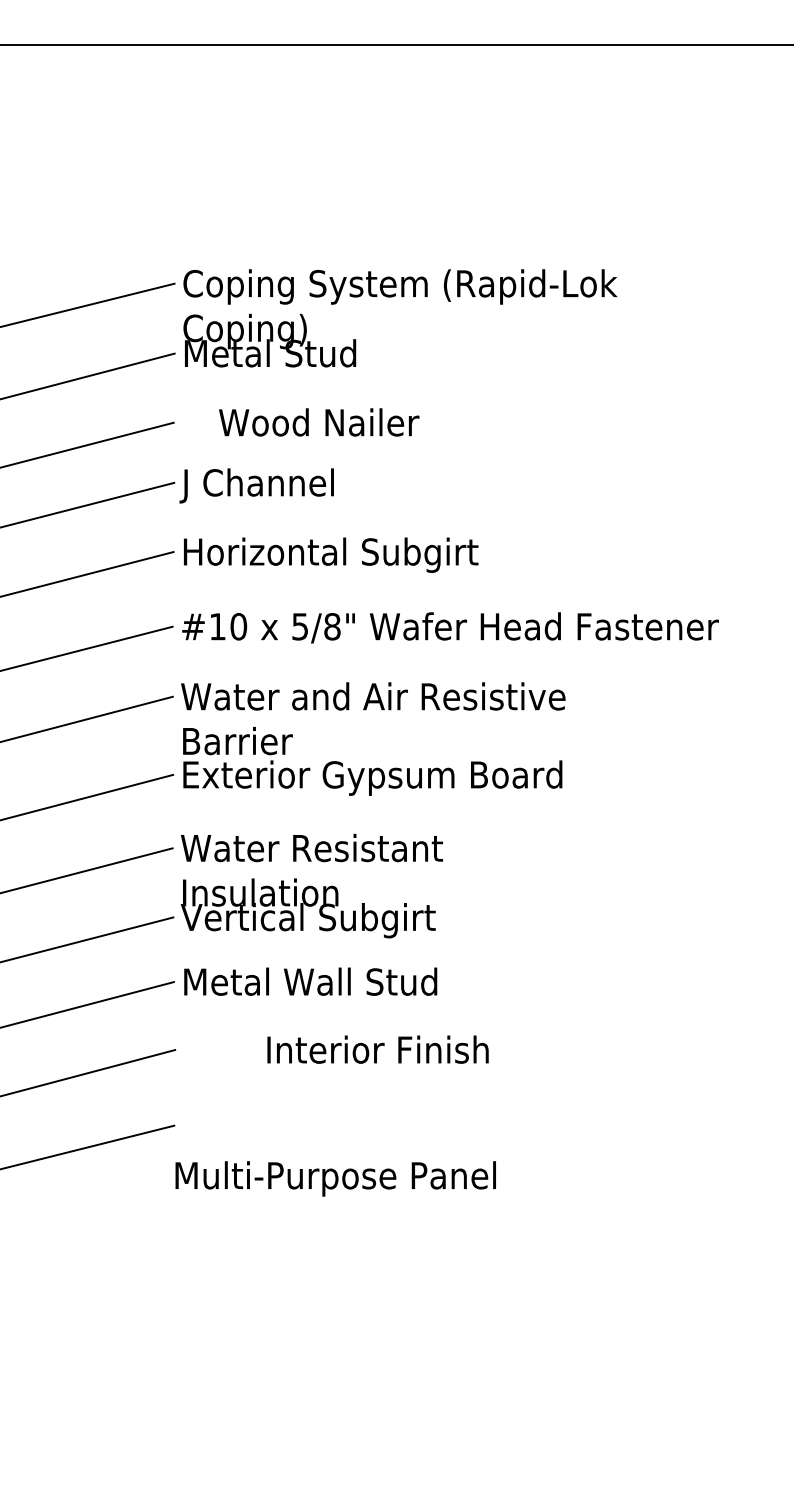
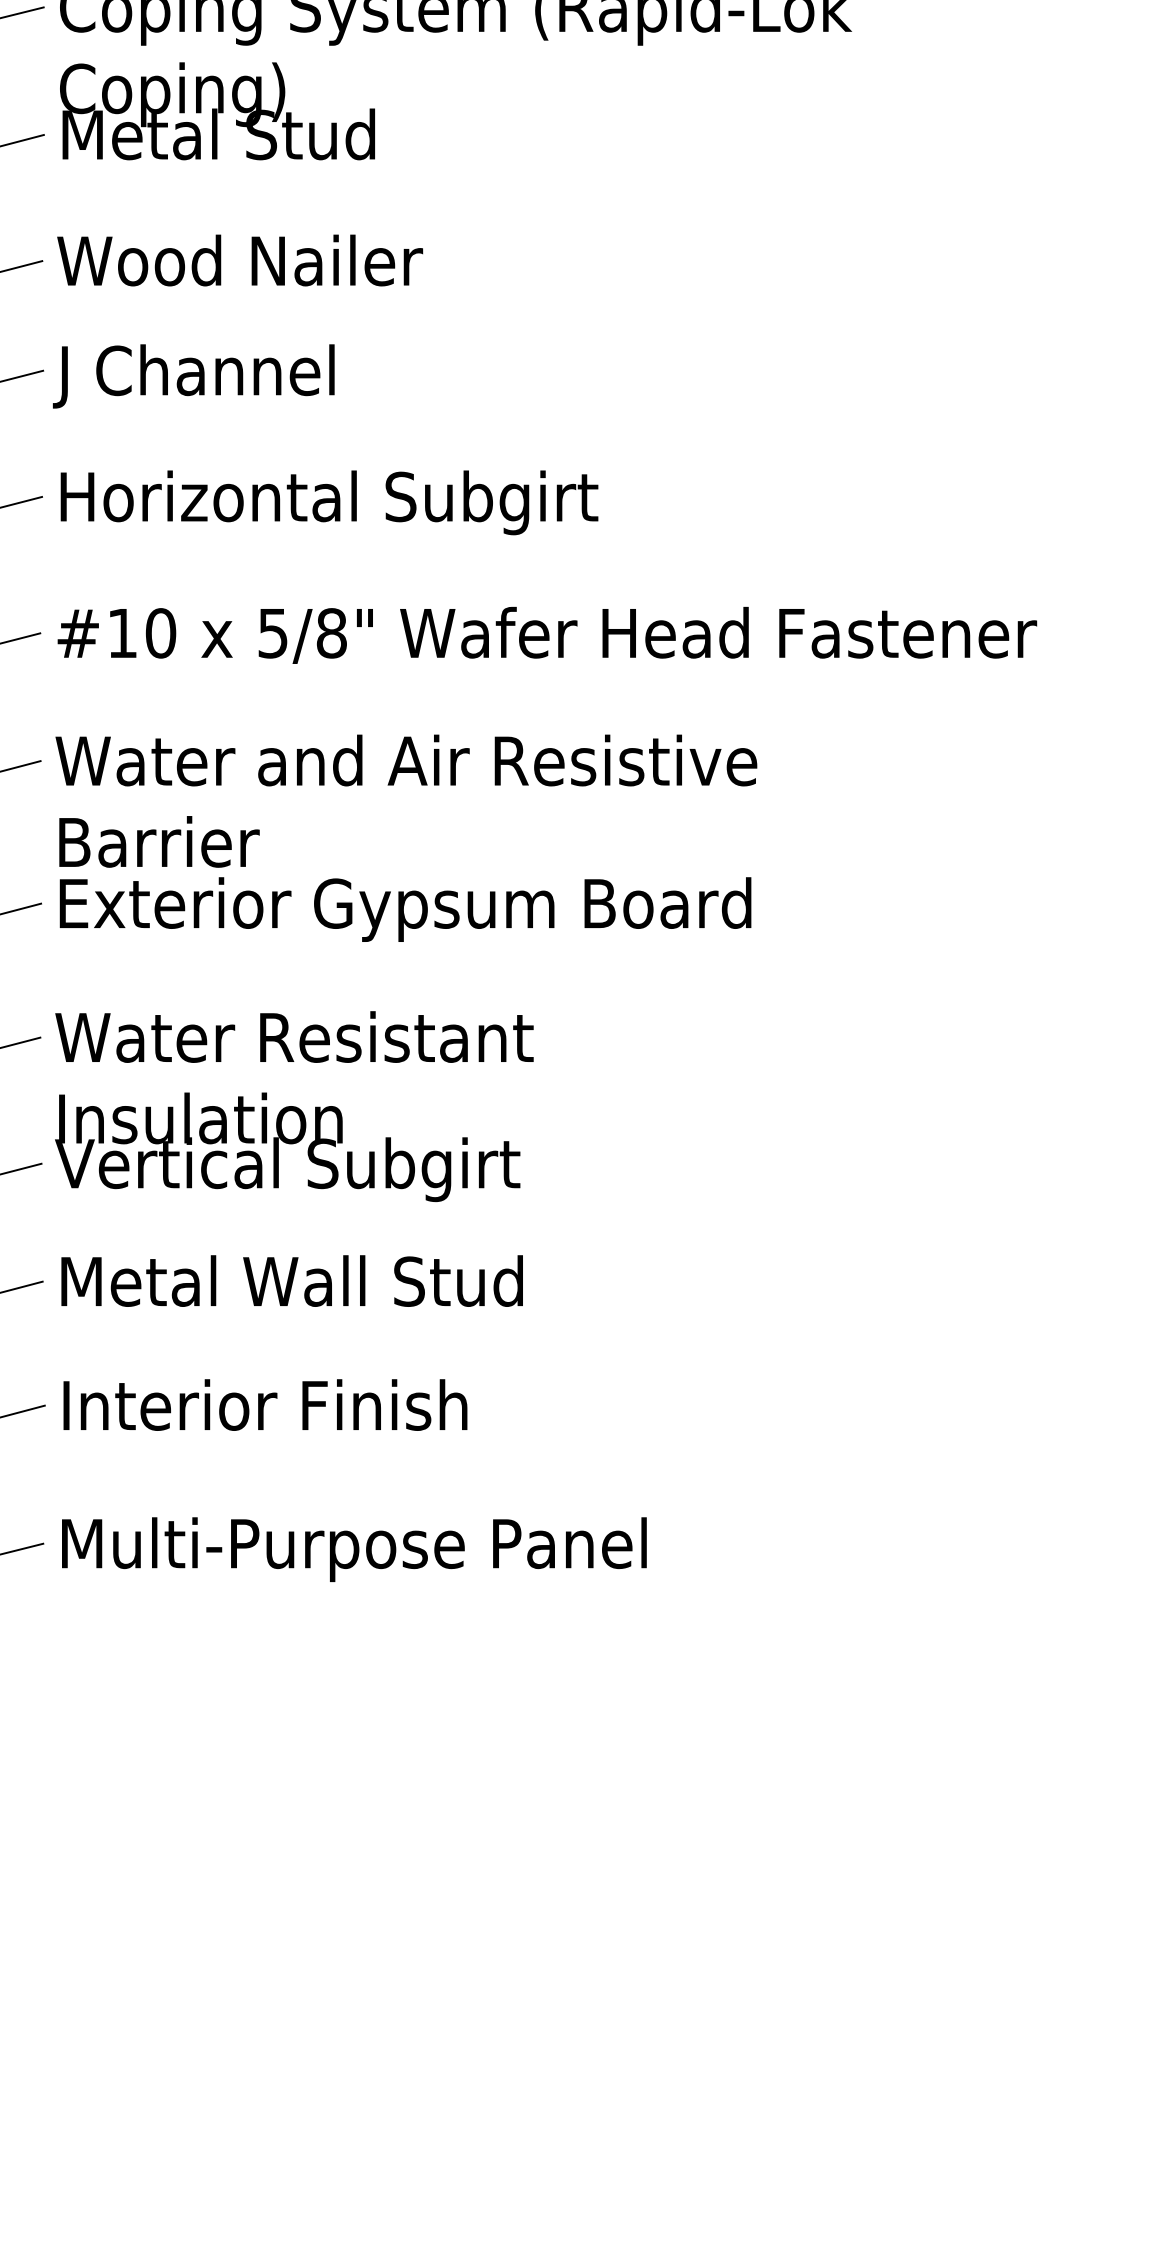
text: (319, 422) -> (240, 260), moved
text: (377, 1049) -> (264, 1404), moved
text: (335, 1178) -> (353, 1548), moved

